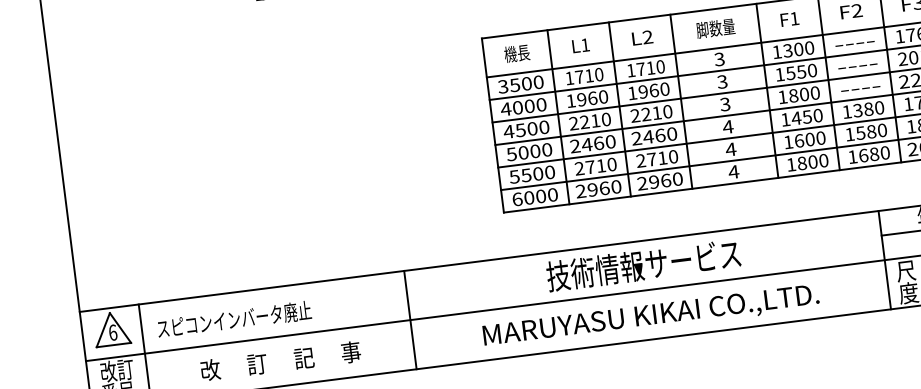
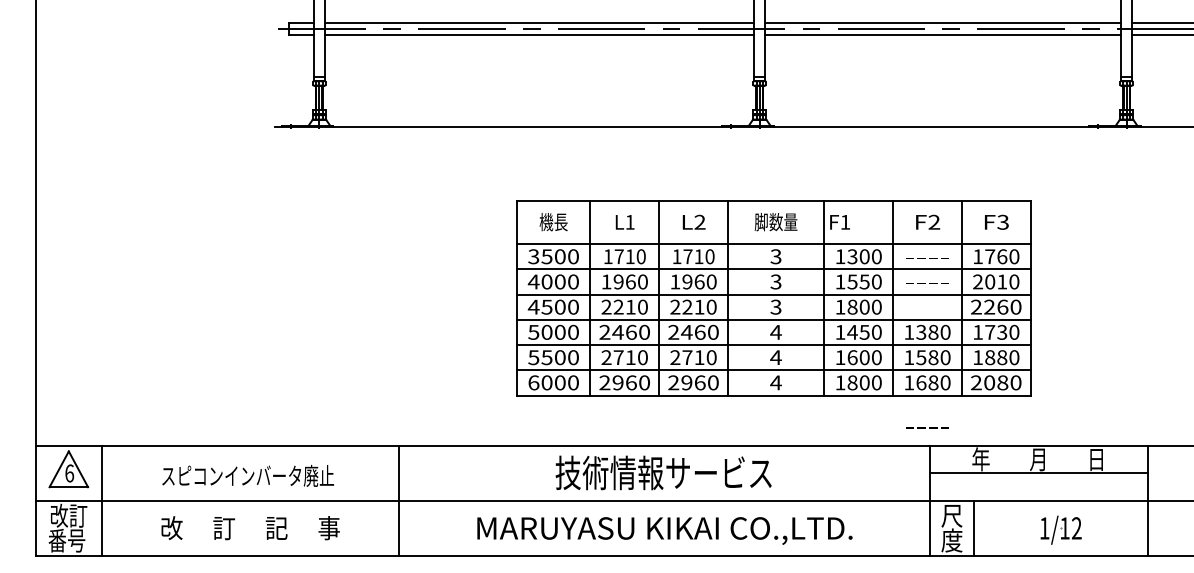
text: (789, 19) -> (839, 222), moved
text: (860, 88) -> (927, 427), moved
text: (233, 319) -> (247, 475), moved

